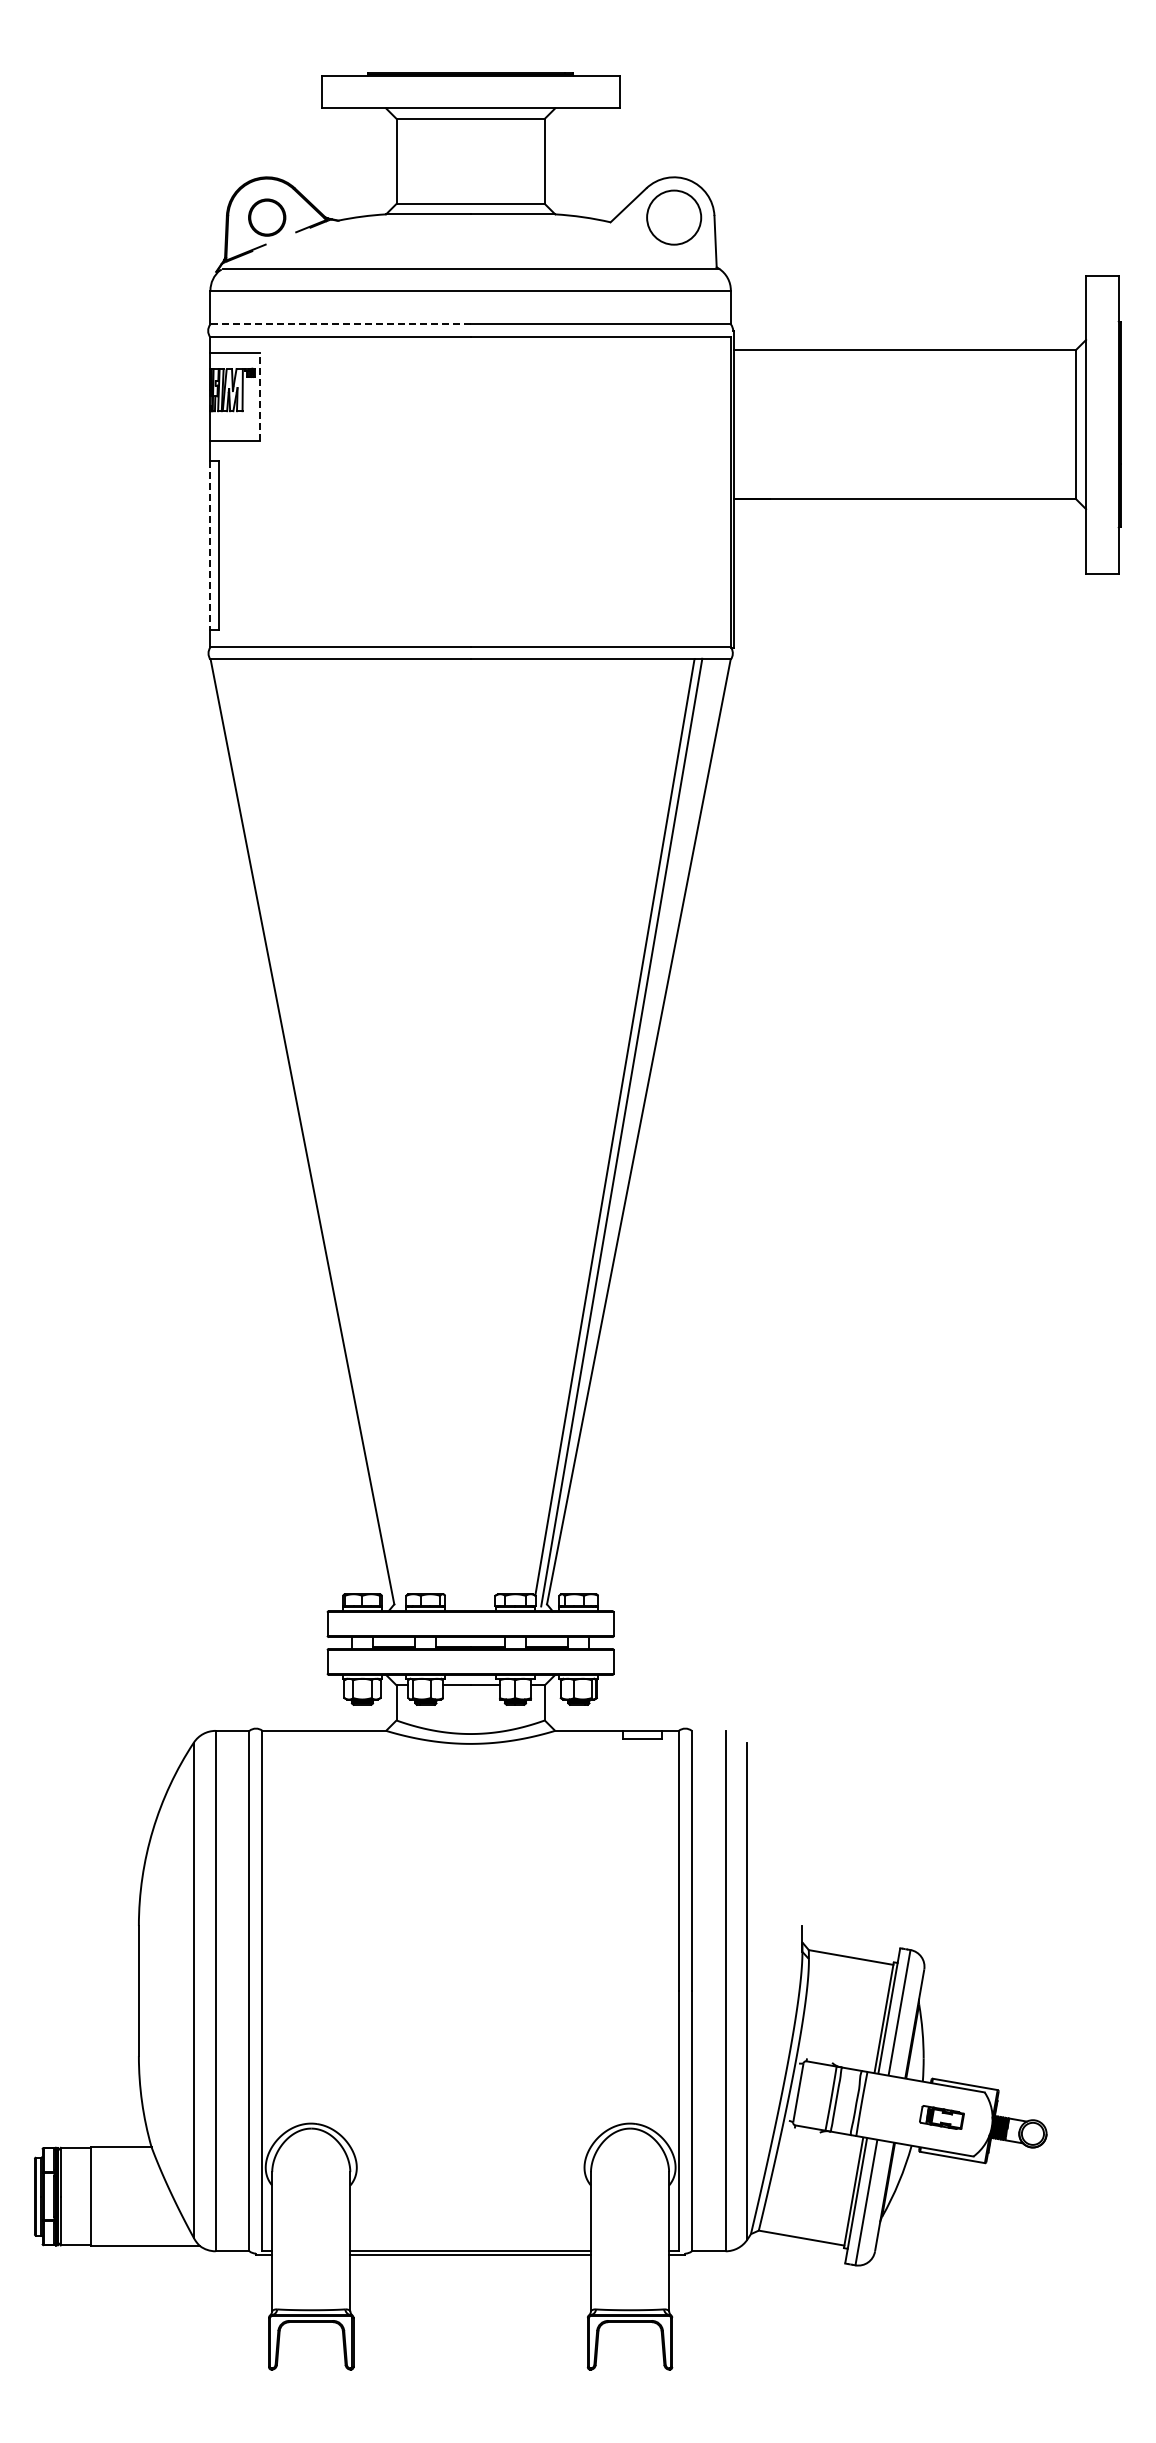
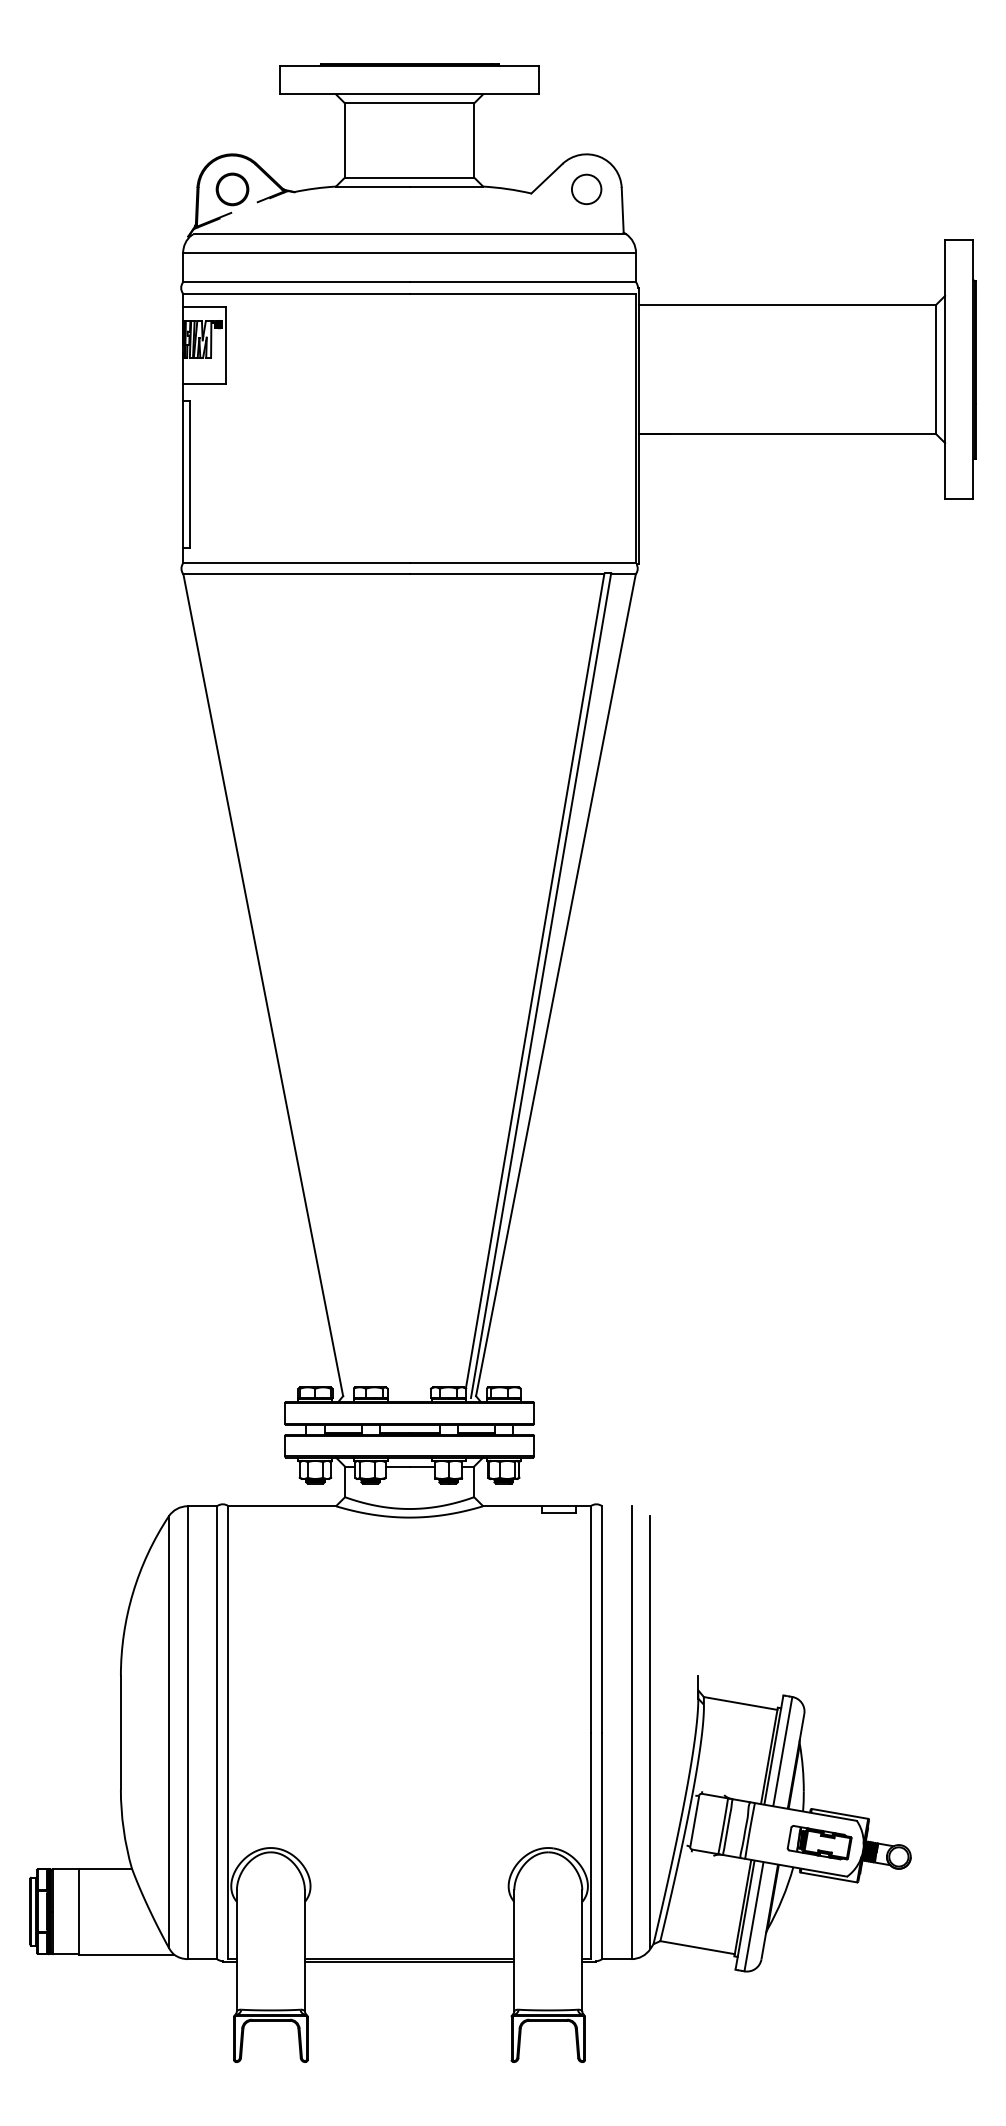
circle: (674, 217) -> (586, 189), size x0.62
line: (340, 324) -> (296, 282), dashed -> solid
line: (259, 396) -> (225, 345), dashed -> solid
line: (210, 545) -> (183, 474), dashed -> solid
part: (941, 2117) -> (819, 1842), size x1.67

